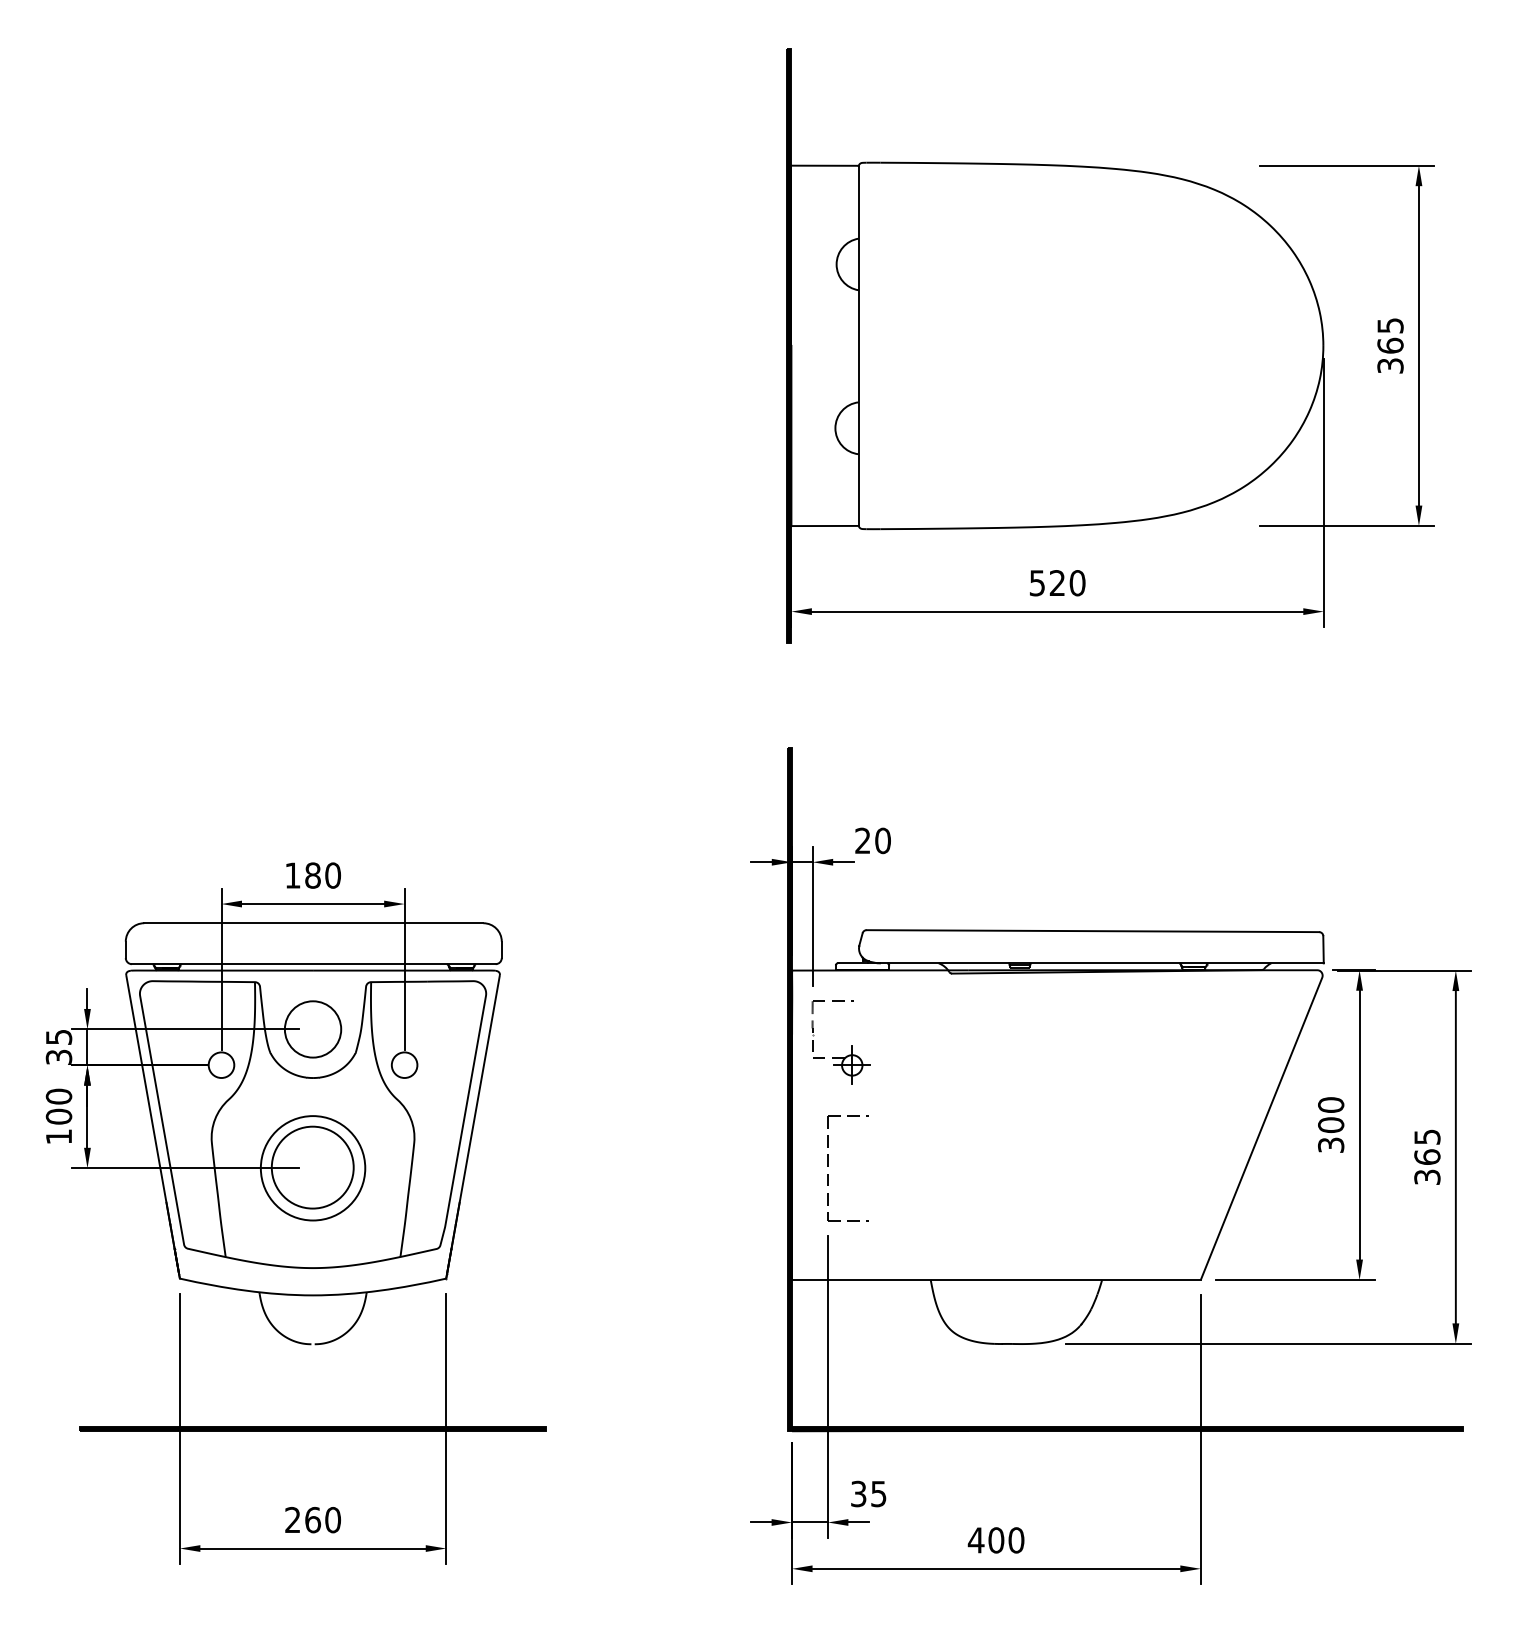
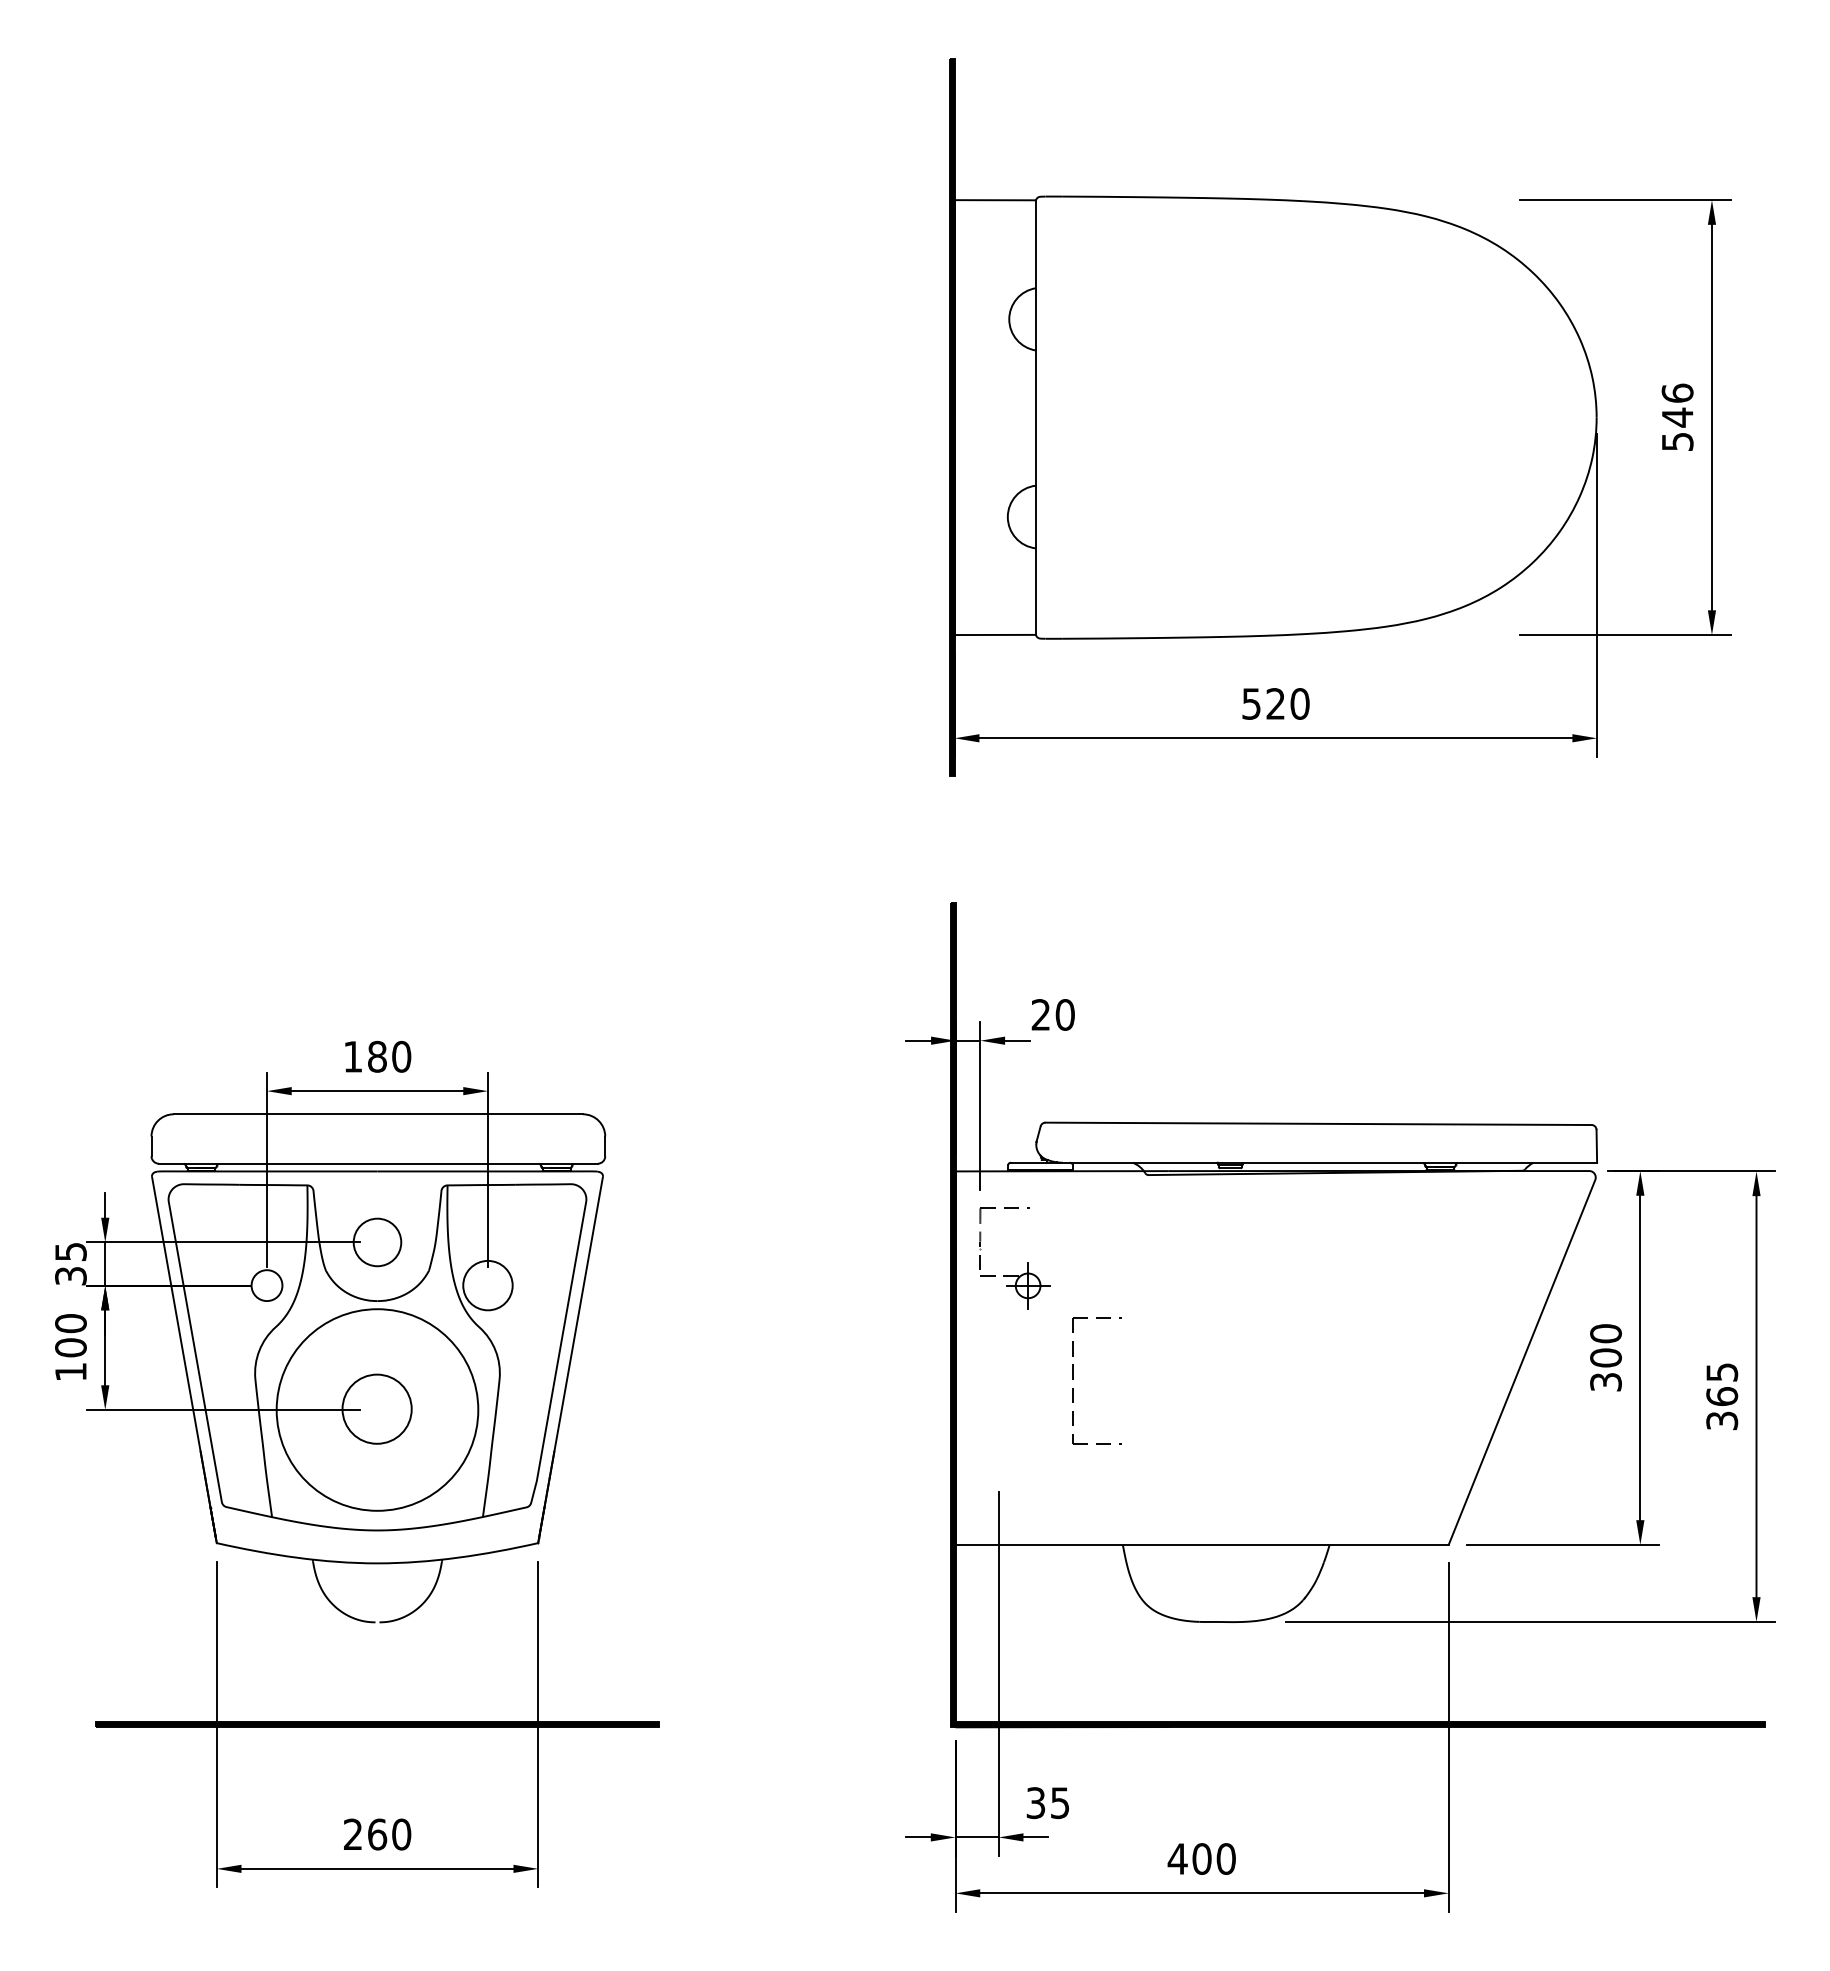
text: (1390, 344) -> (1677, 416), 365 -> 546
circle: (313, 1029) -> (377, 1242), size x0.7
circle: (404, 1065) -> (487, 1285), size x1.6
circle: (312, 1167) -> (376, 1408), size x0.7
part: (828, 1167) -> (1073, 1379), moved
circle: (313, 1168) -> (377, 1410), size x1.6

